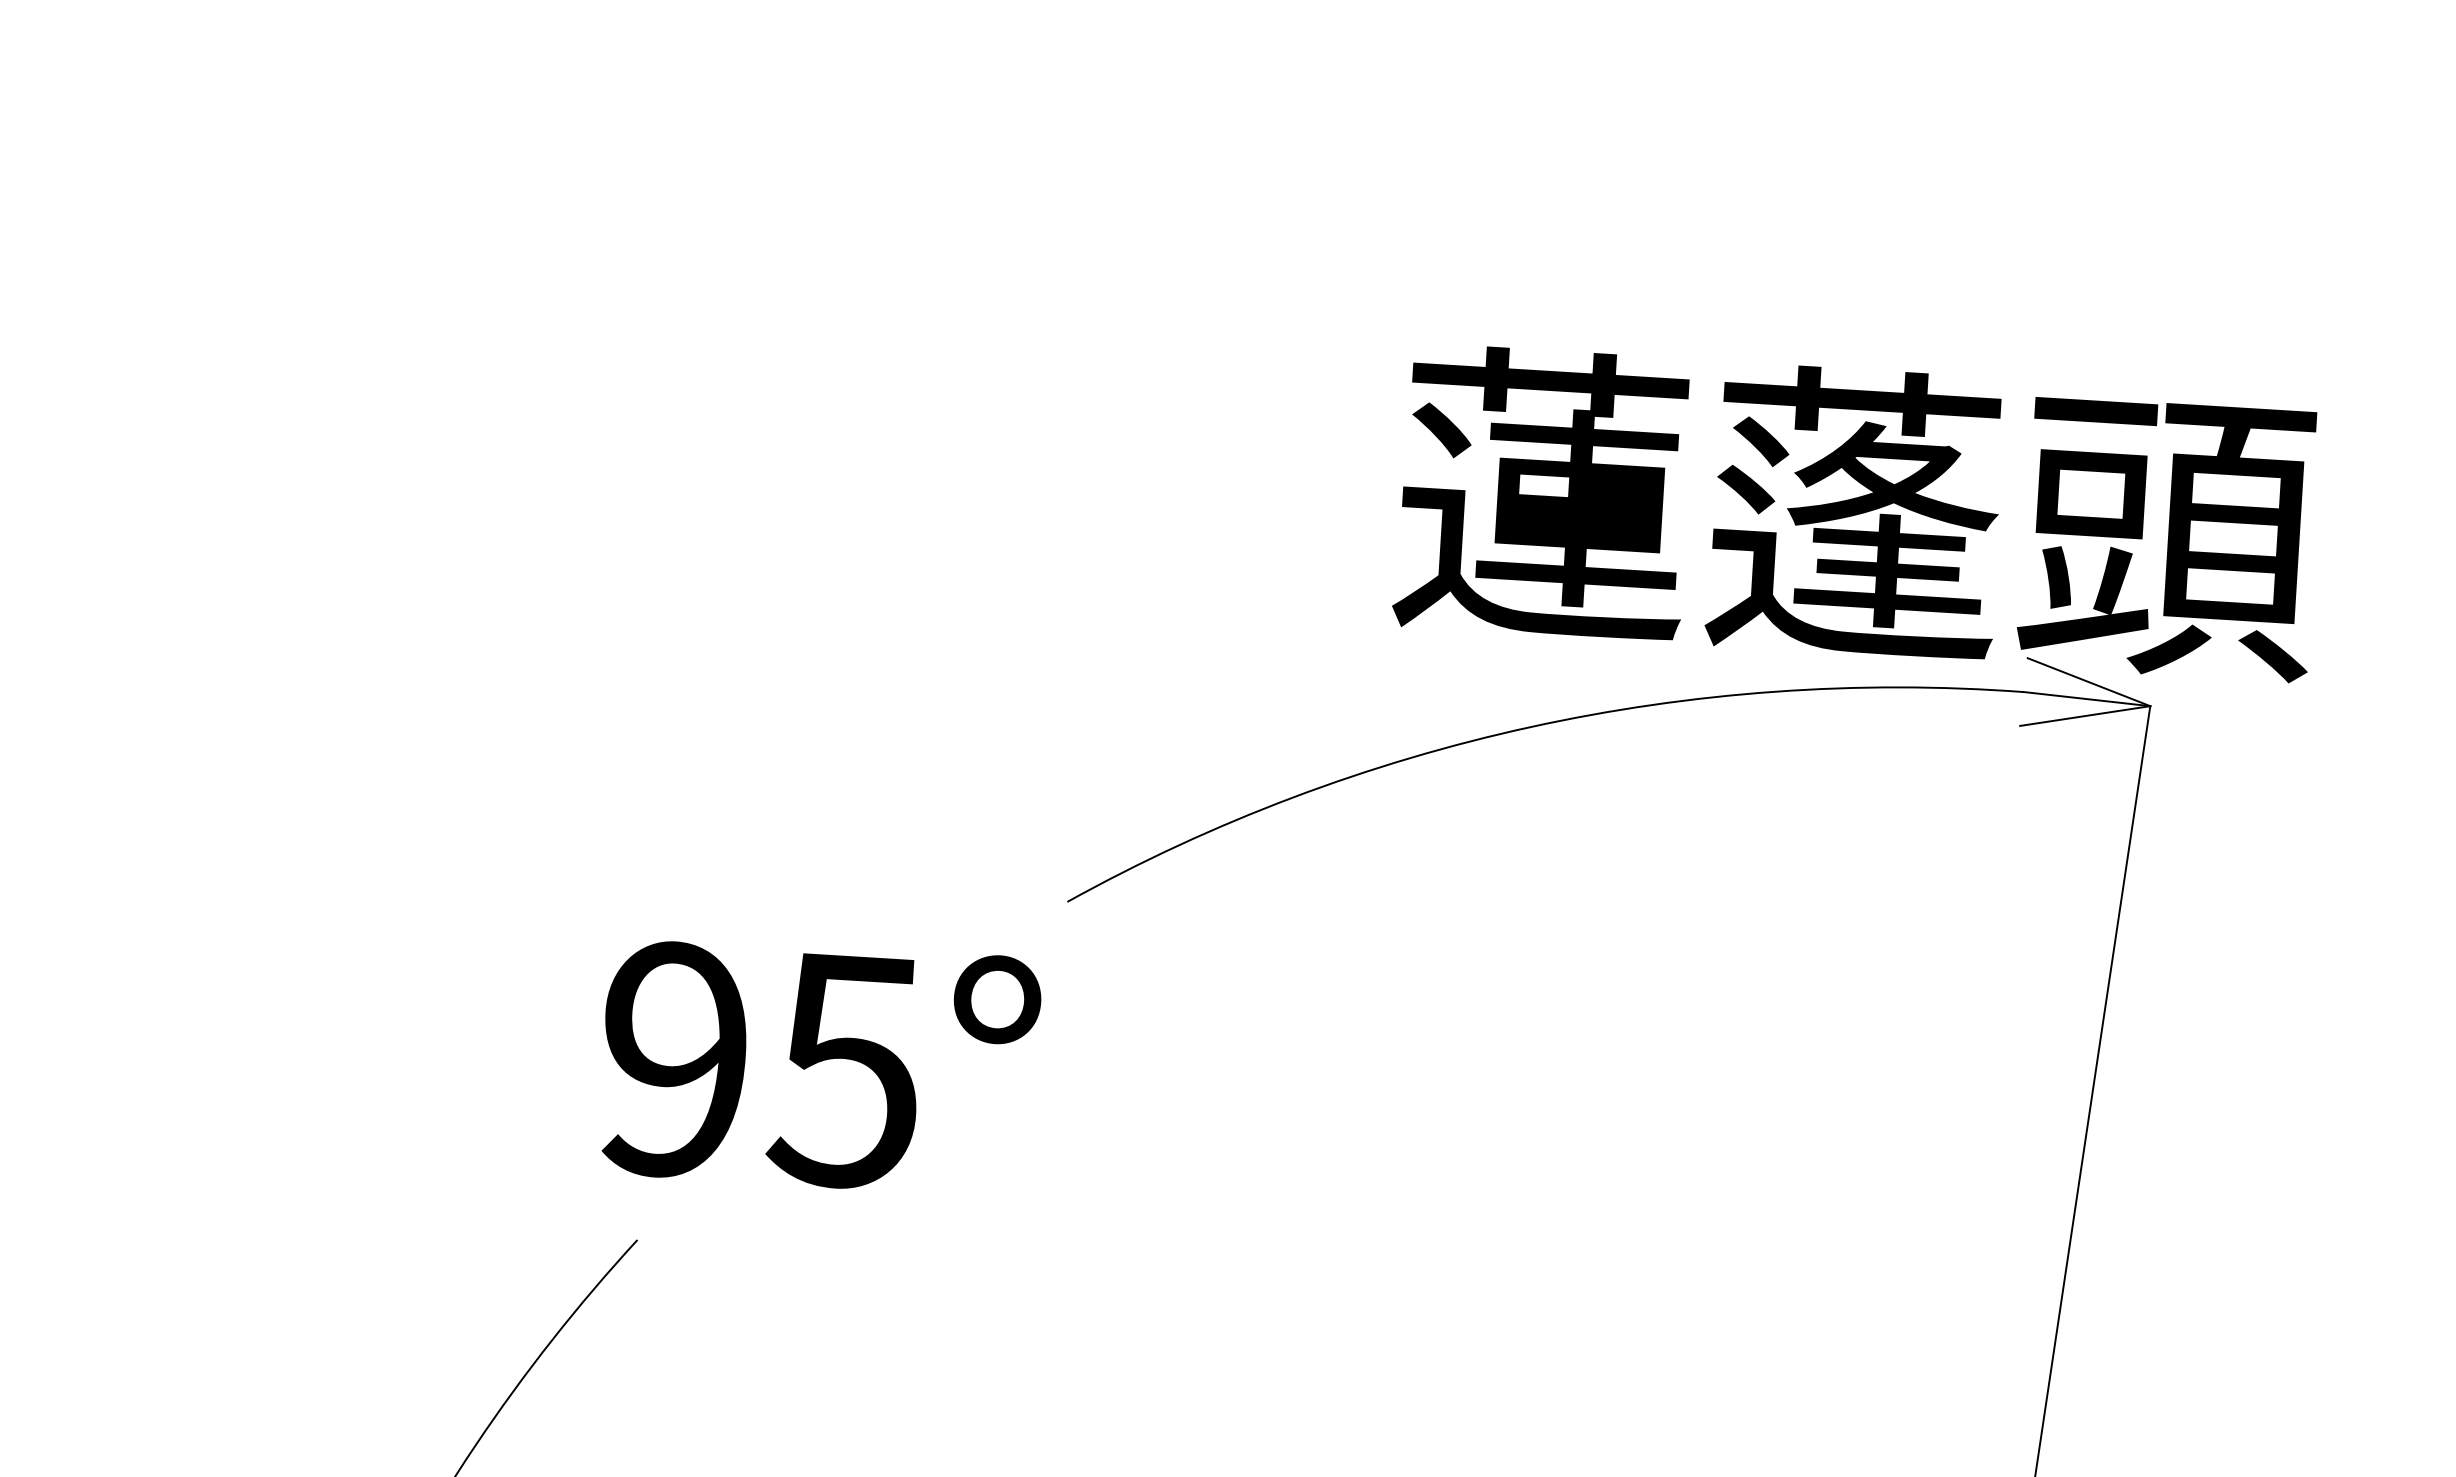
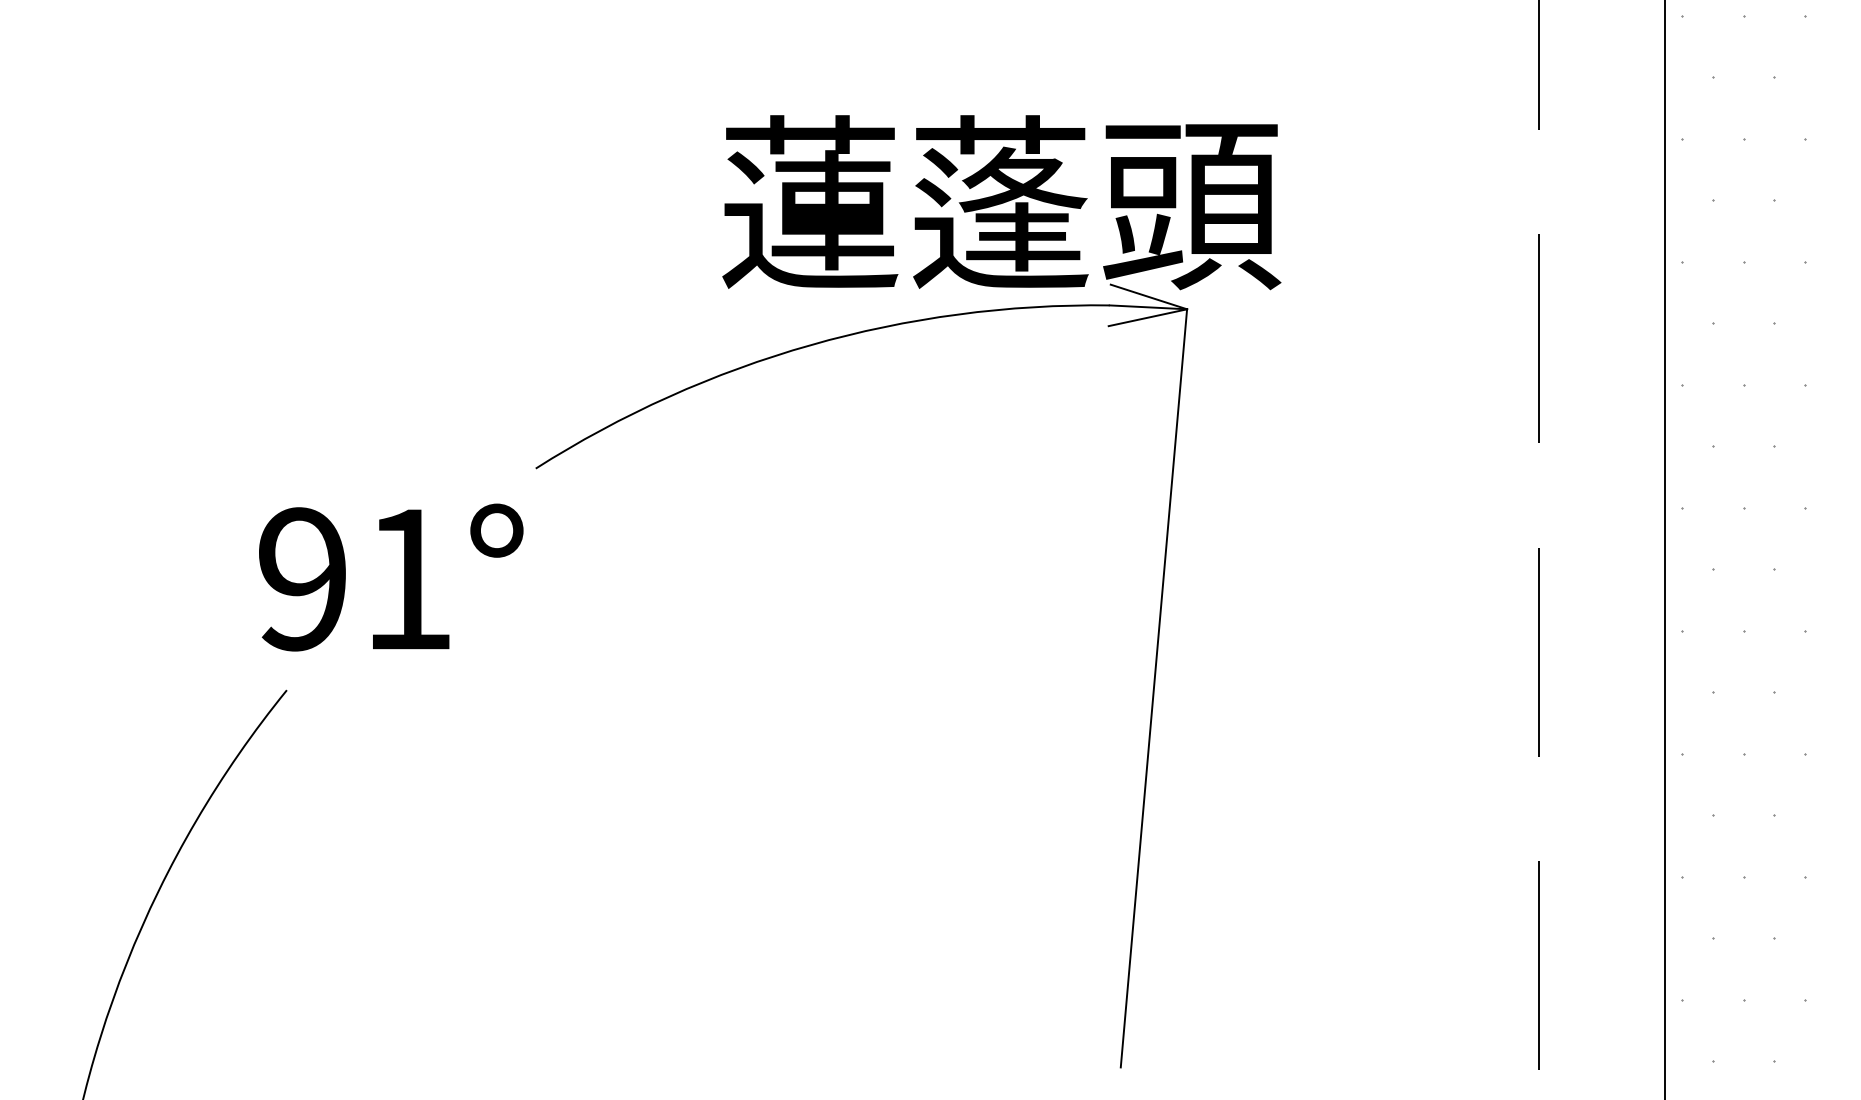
text: (844, 1072) -> (406, 580), 95° -> 91°

